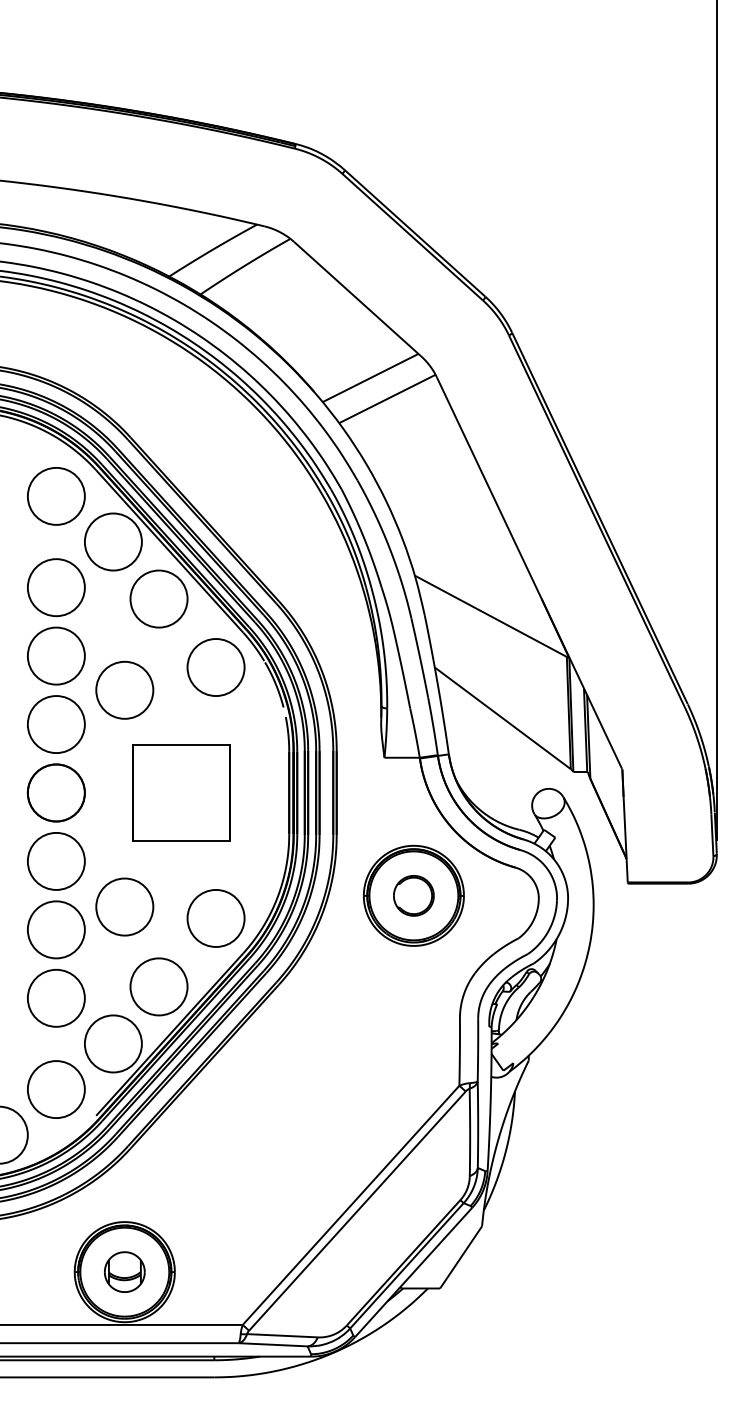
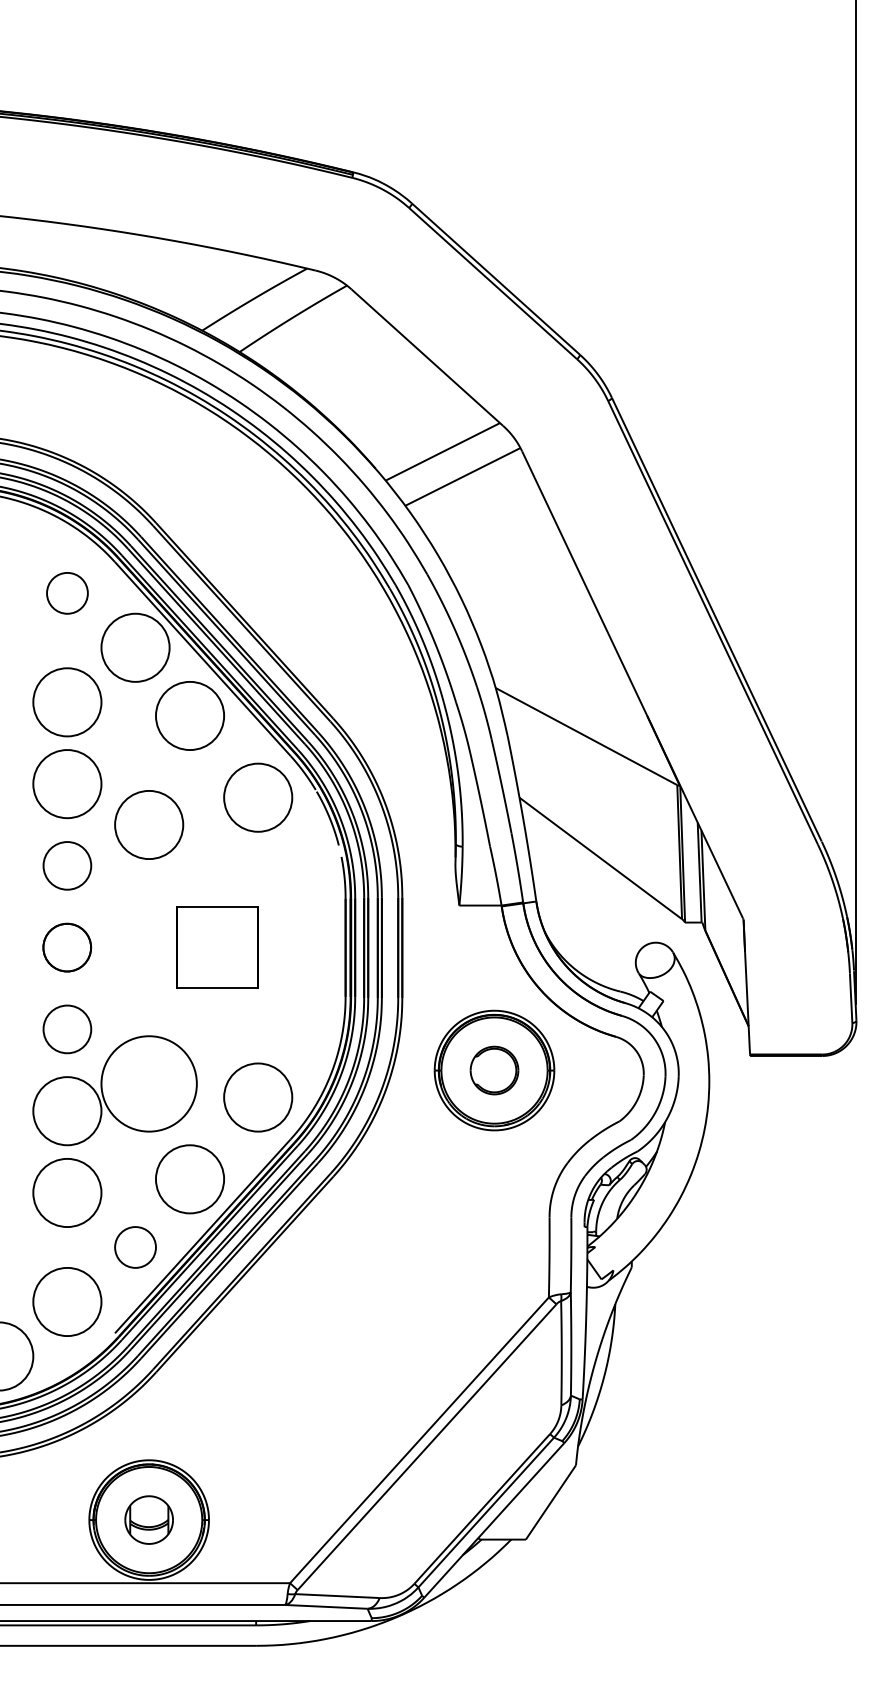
circle: (56, 496) -> (67, 593), size x0.6
circle: (55, 724) -> (66, 865), size x0.7
circle: (55, 792) -> (66, 947), size x0.7
part: (181, 792) -> (216, 947), size x0.7
circle: (55, 860) -> (66, 1028), size x0.7
circle: (124, 906) -> (148, 1083), size x1.4
circle: (112, 1043) -> (134, 1246), size x0.6

